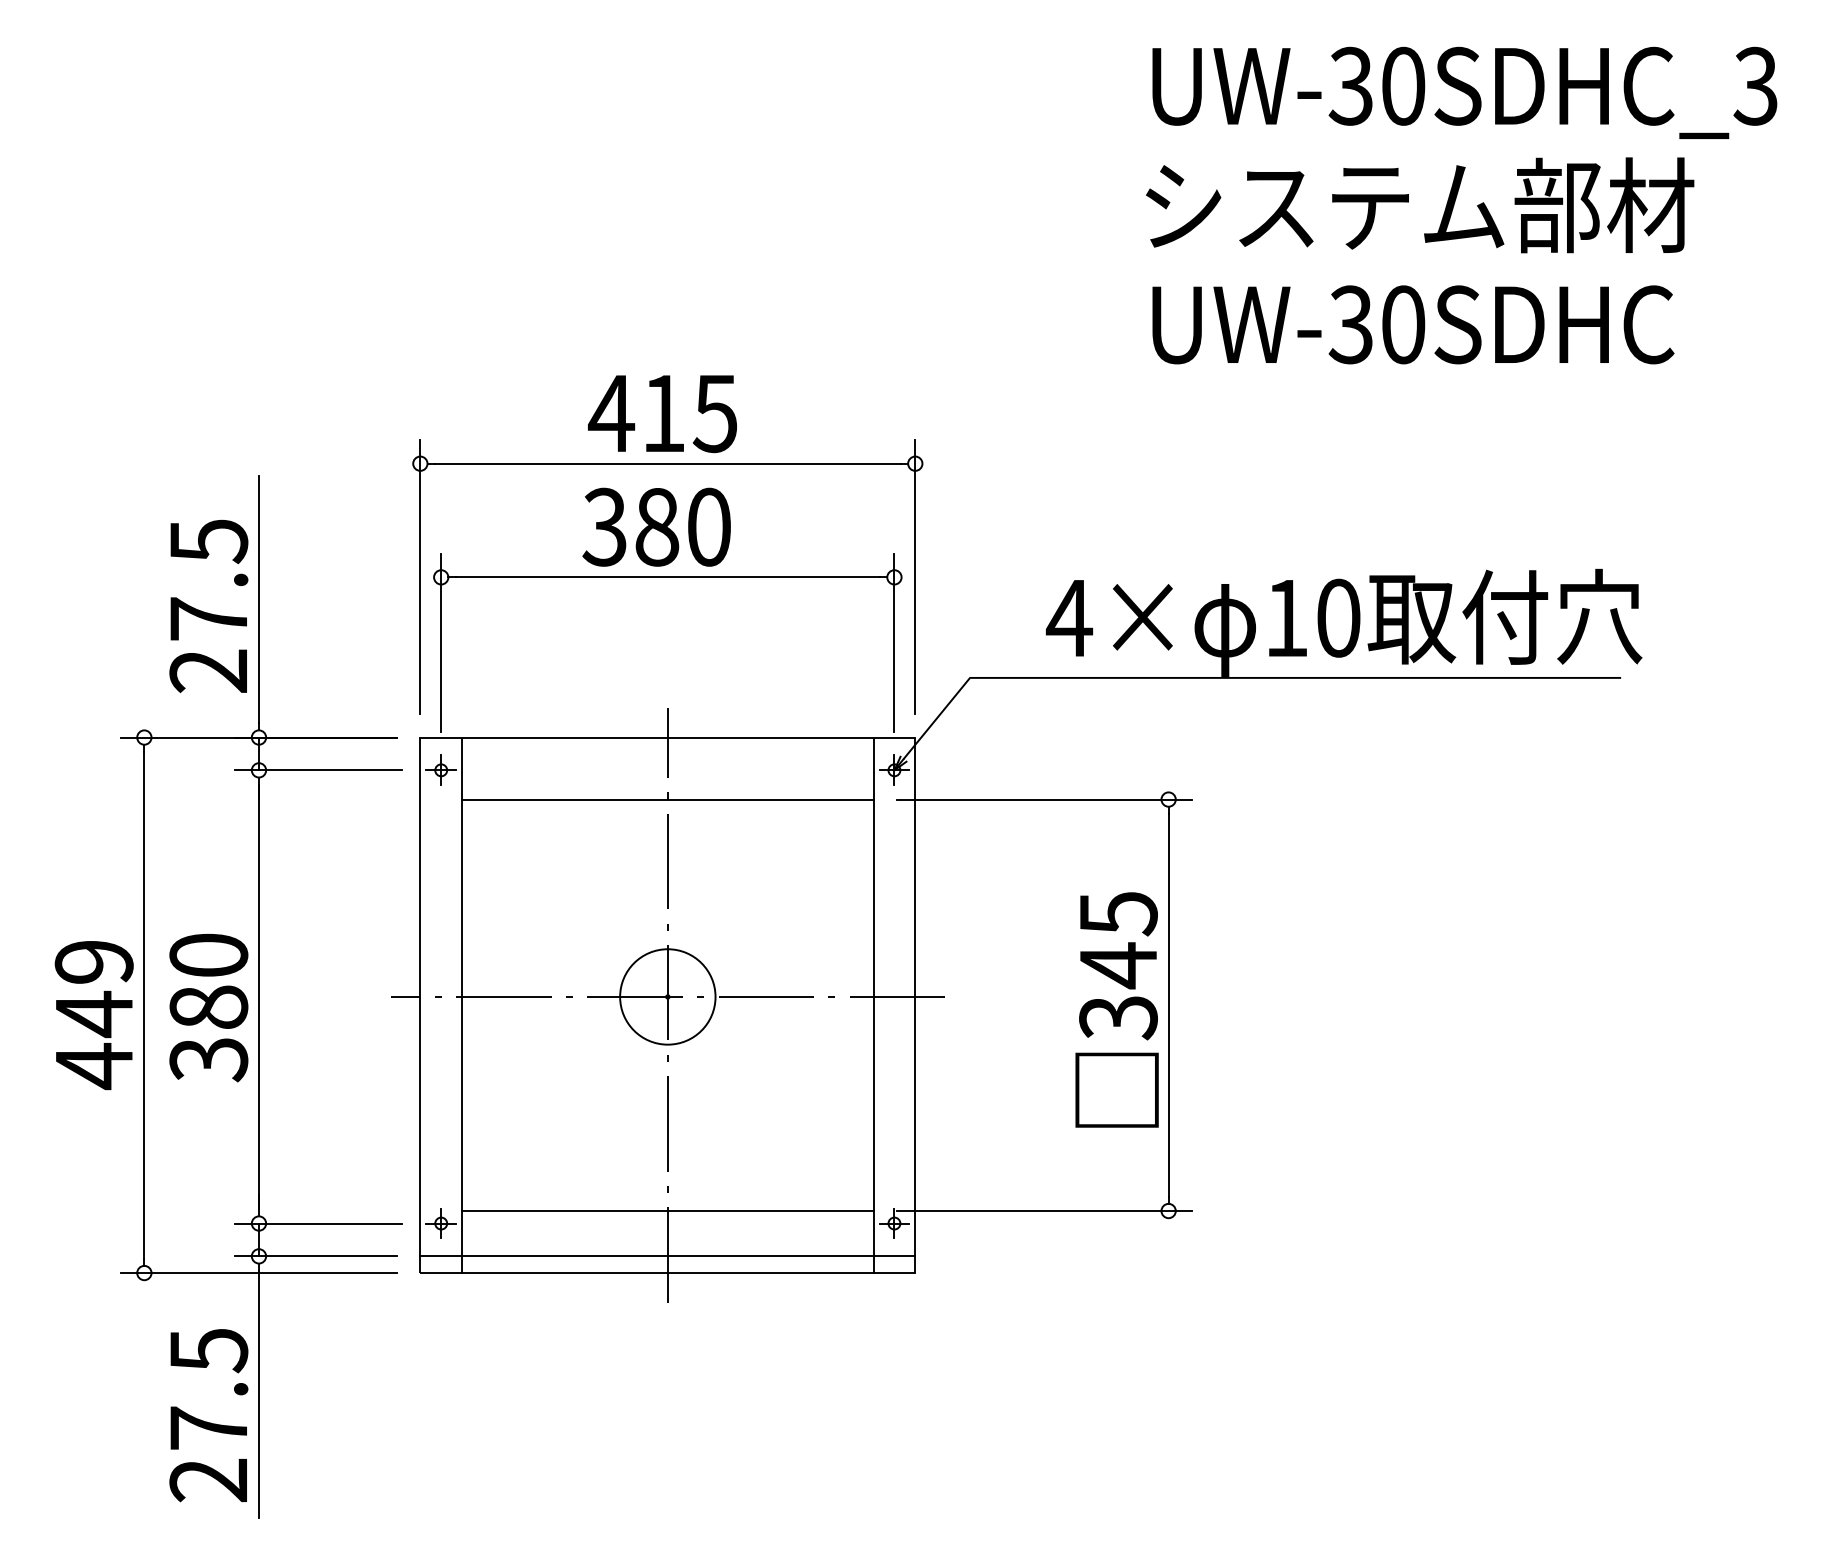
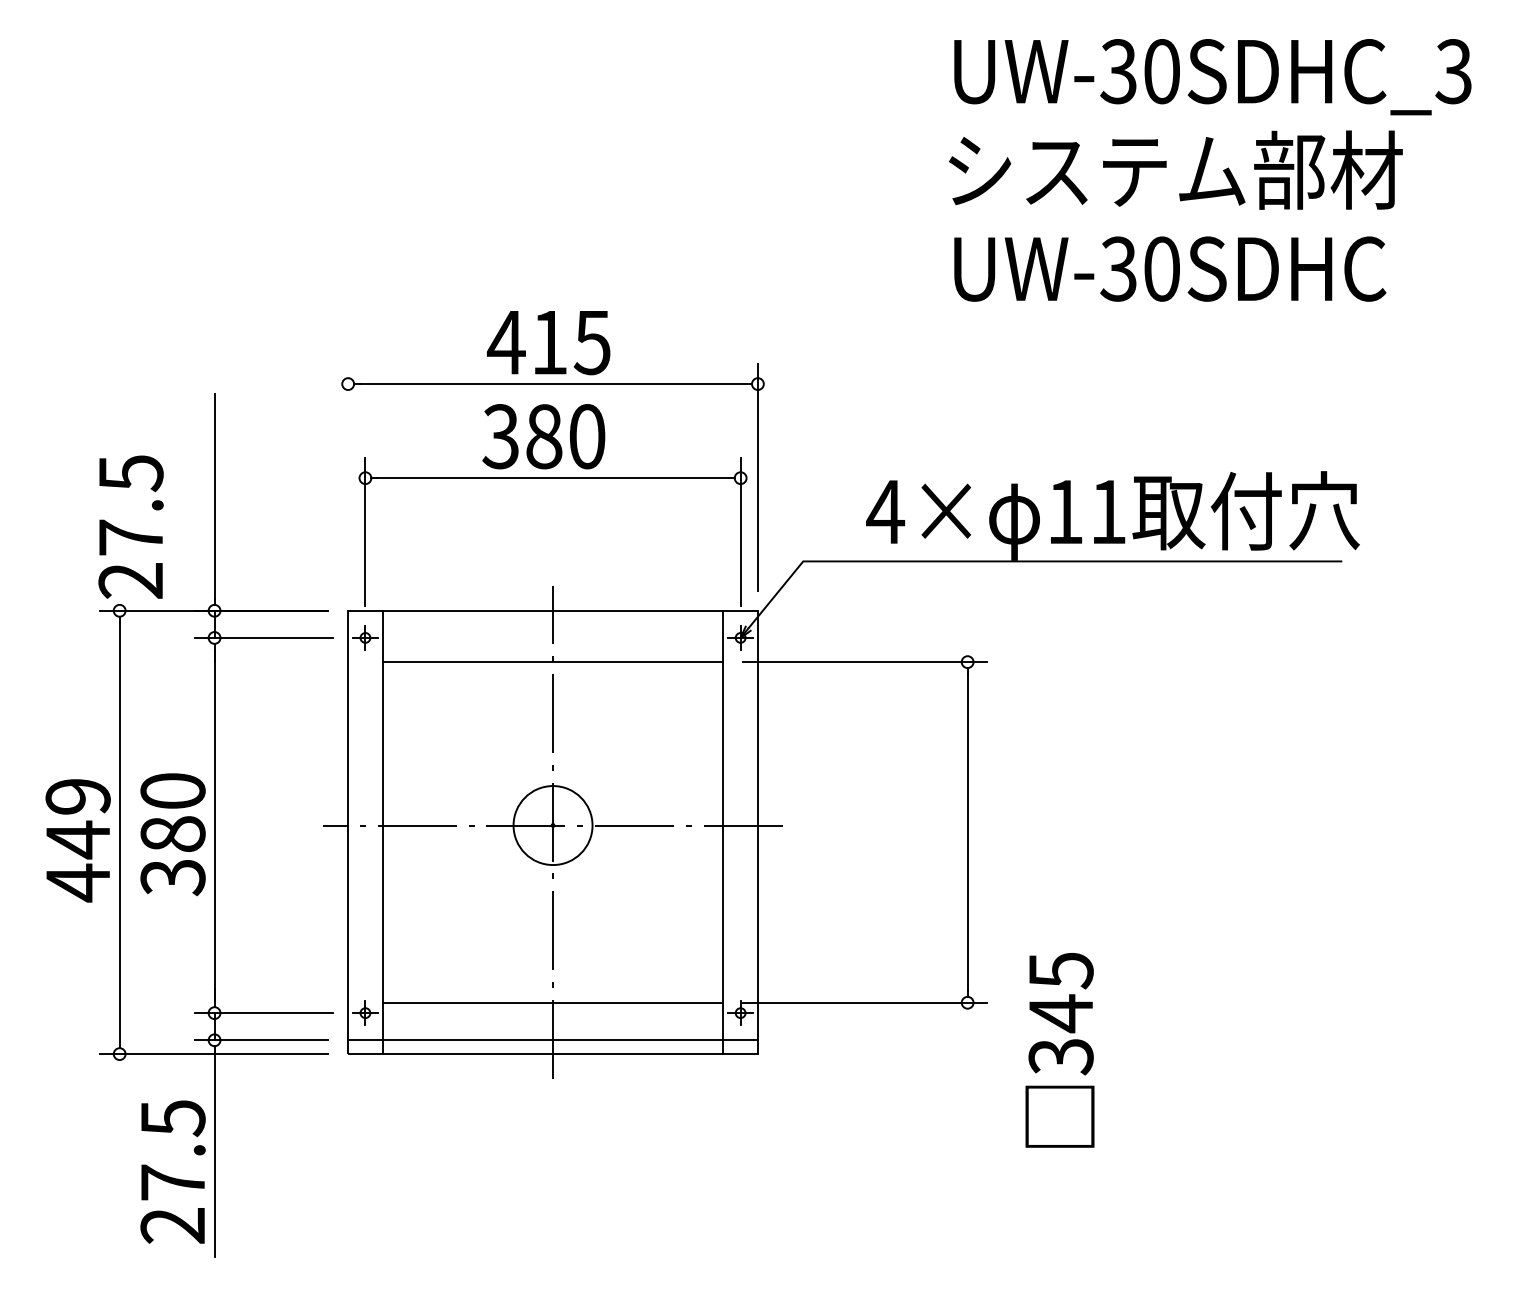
line: (420, 576) -> (348, 477), removed
text: (208, 605) -> (130, 526), moved
text: (1338, 617) -> (1108, 511), 10 -> 11
text: (1116, 1010) -> (1059, 1050), moved

